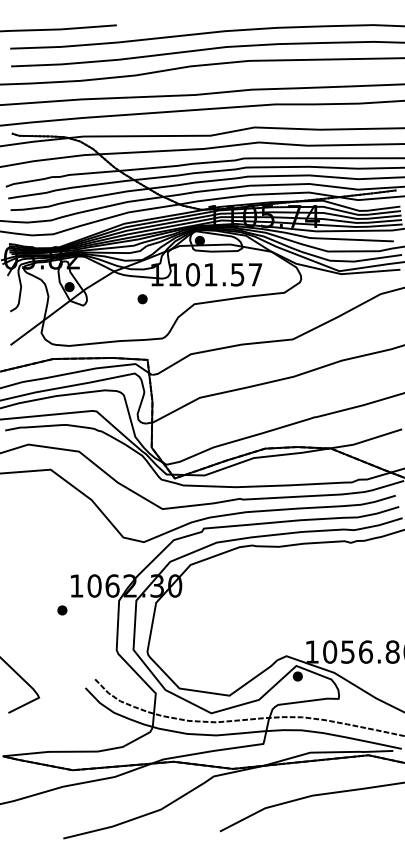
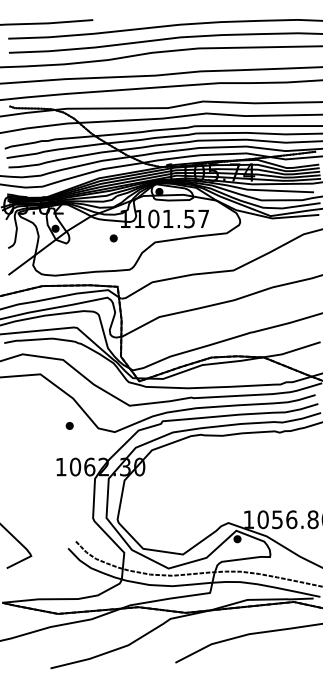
part: (62, 610) -> (69, 426), moved

